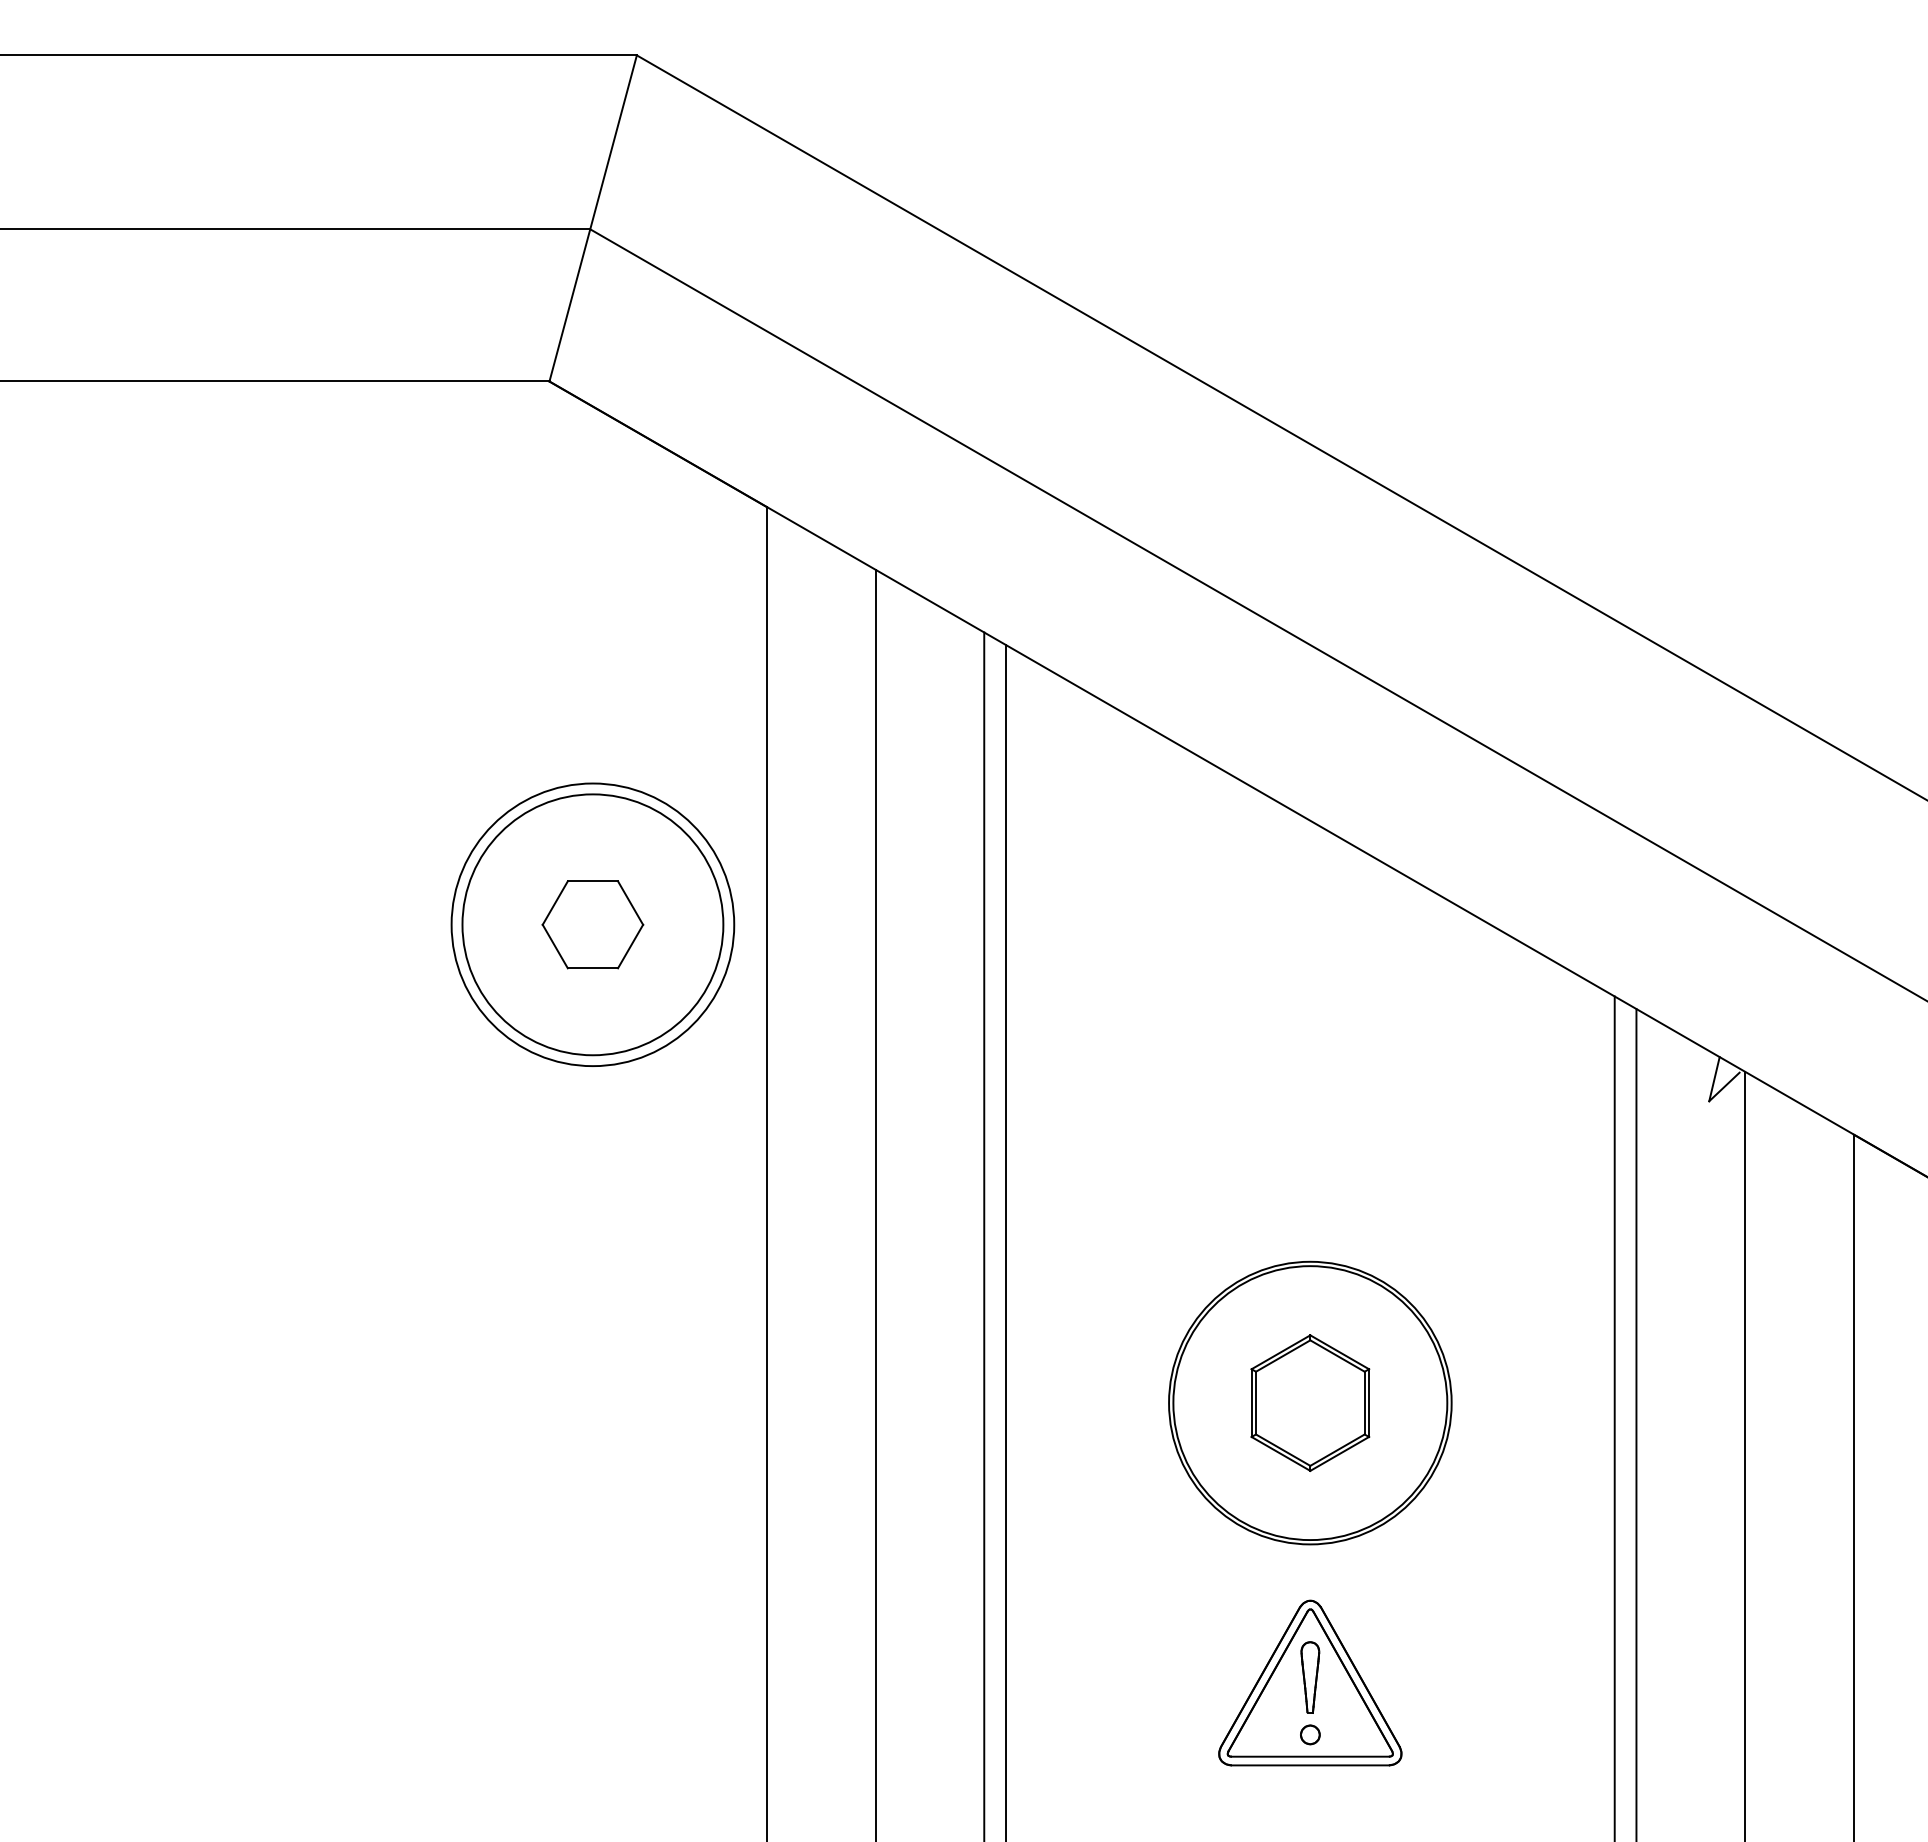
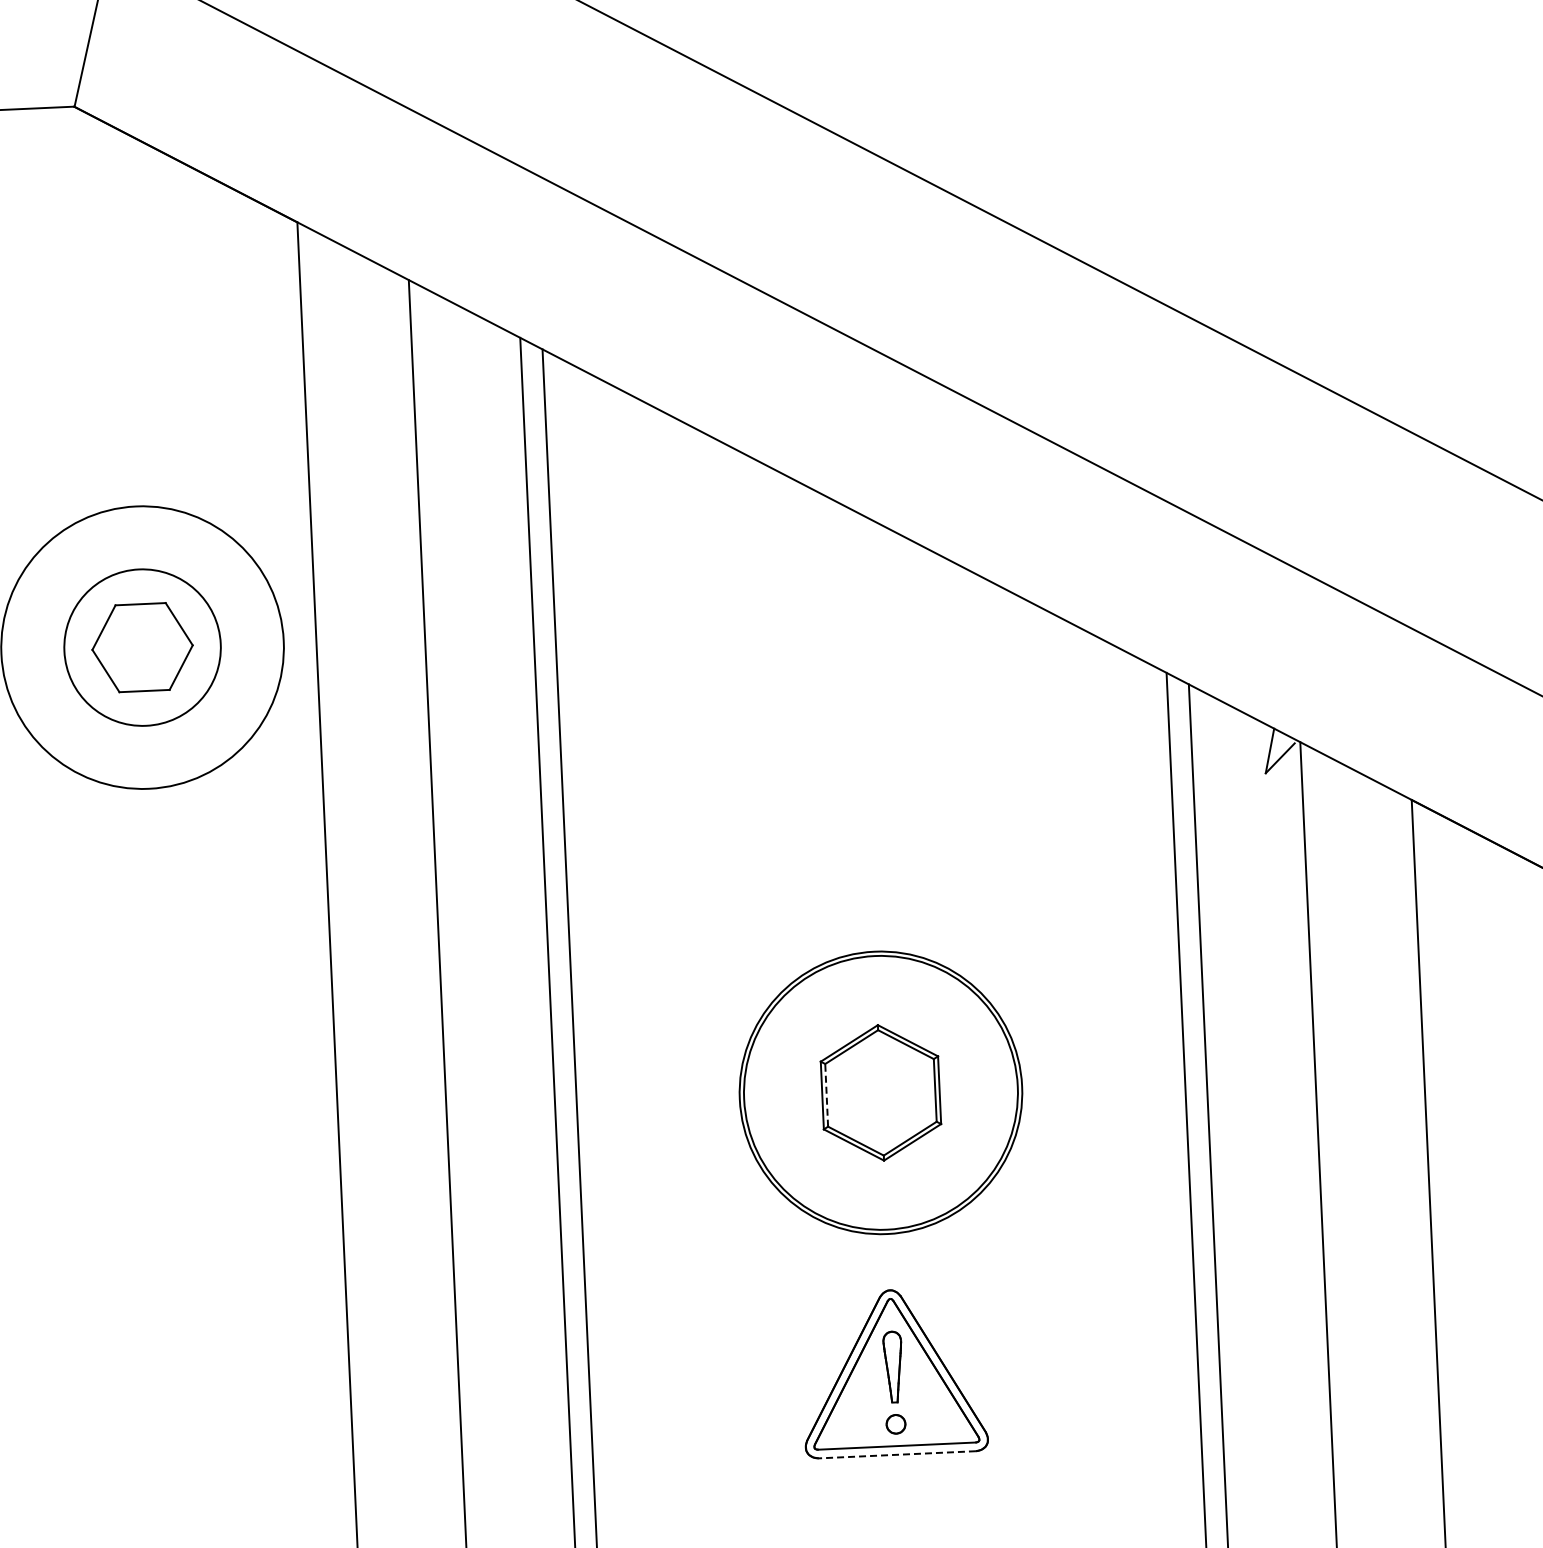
circle: (592, 924) -> (142, 647), size x0.6
line: (1256, 1402) -> (827, 1094), solid -> dashed
line: (1310, 1765) -> (897, 1454), solid -> dashed

